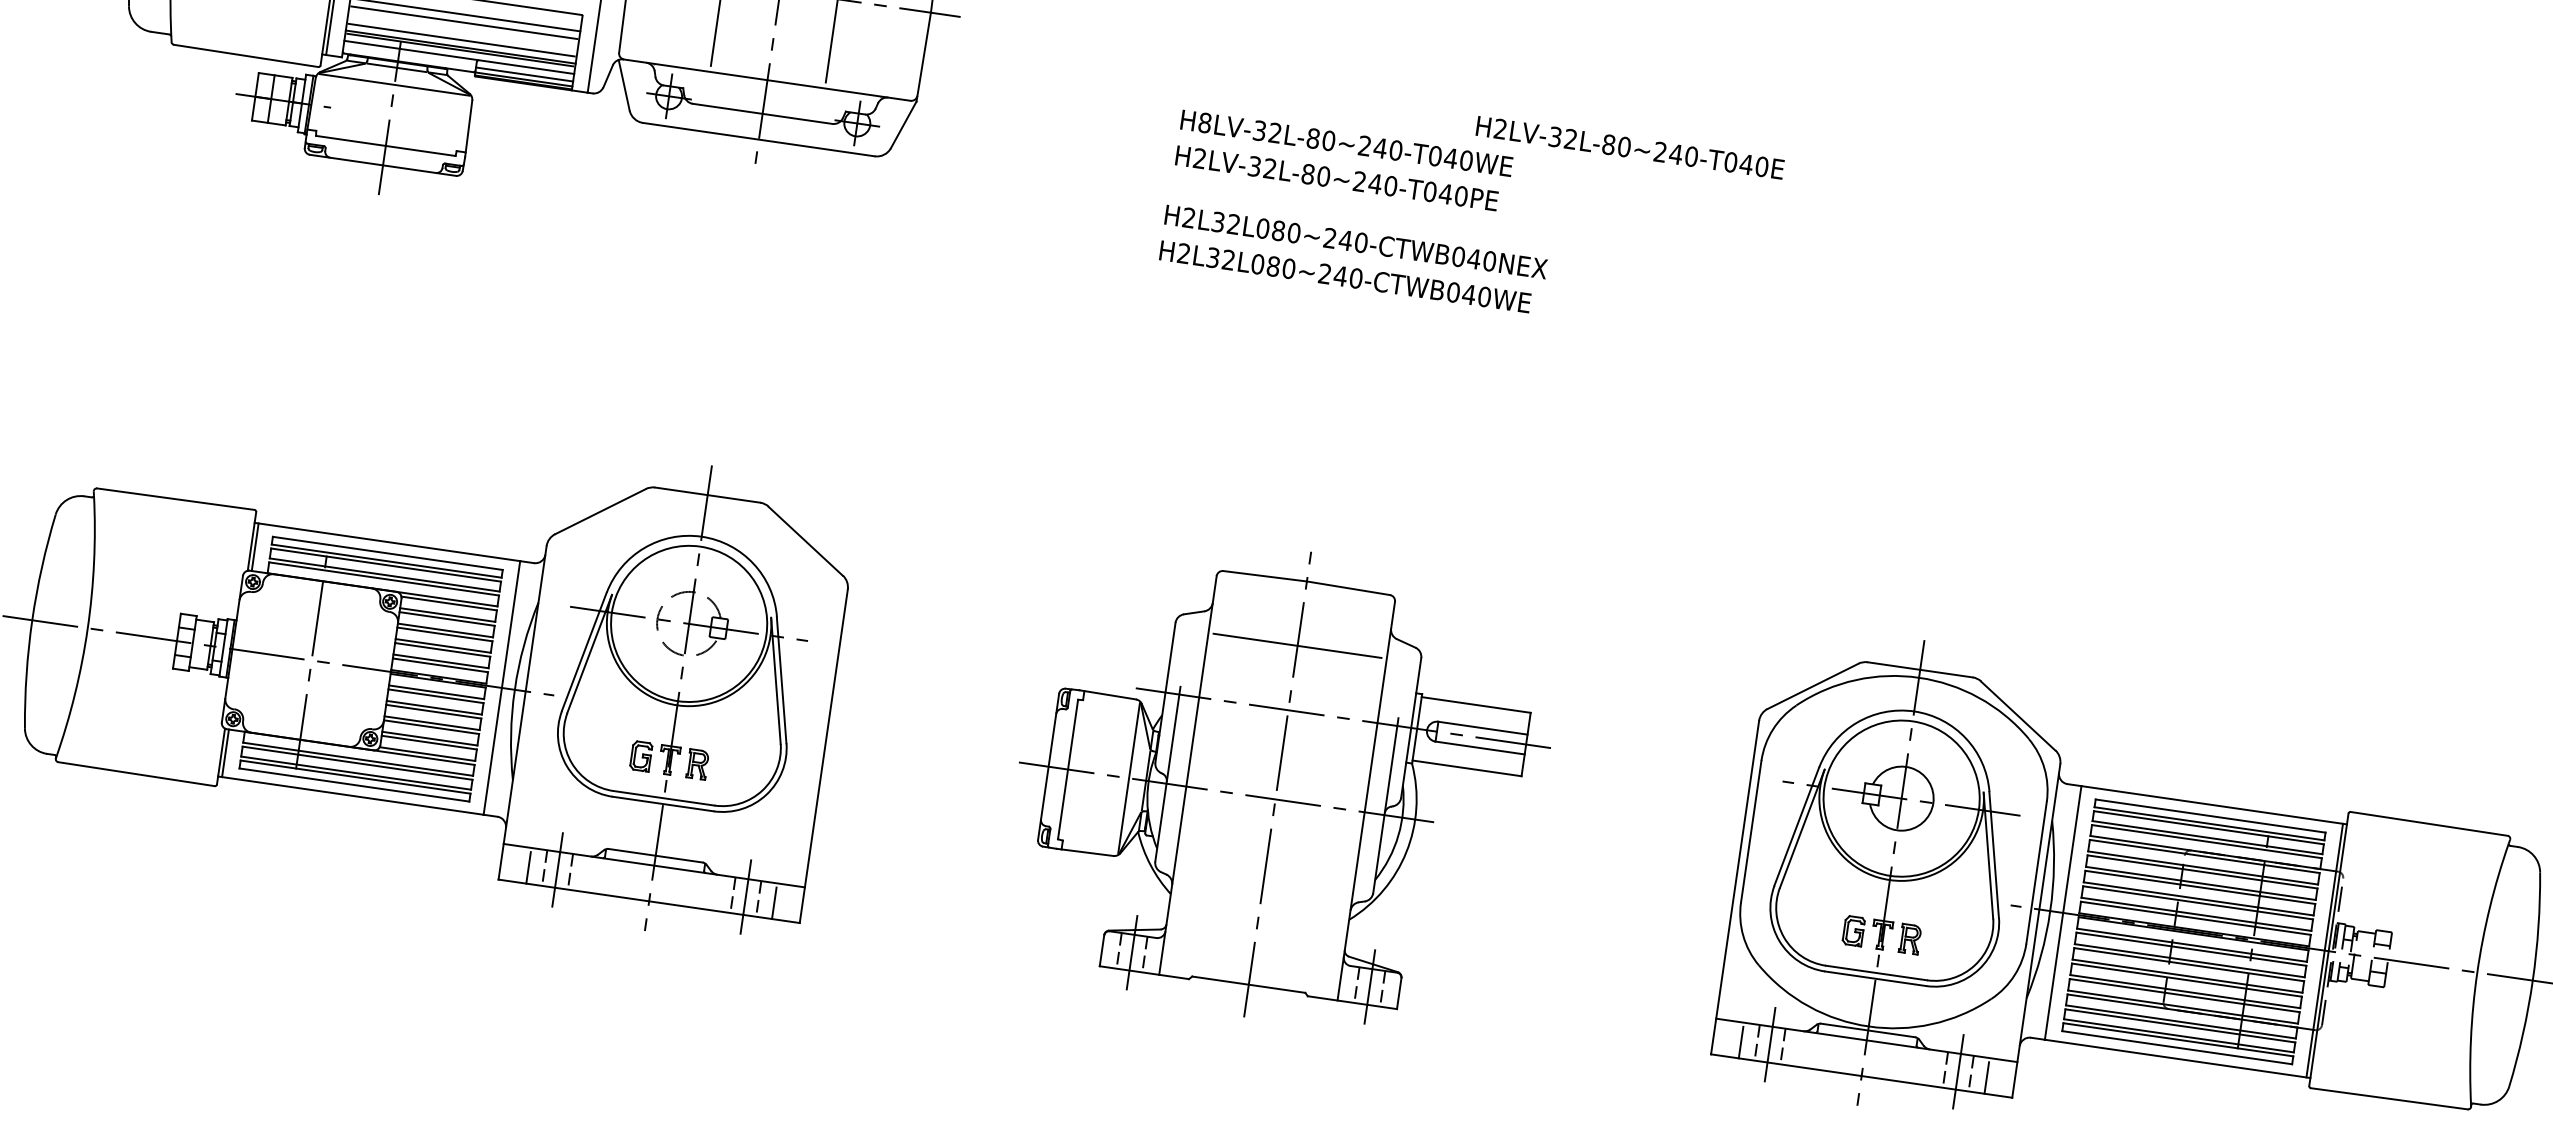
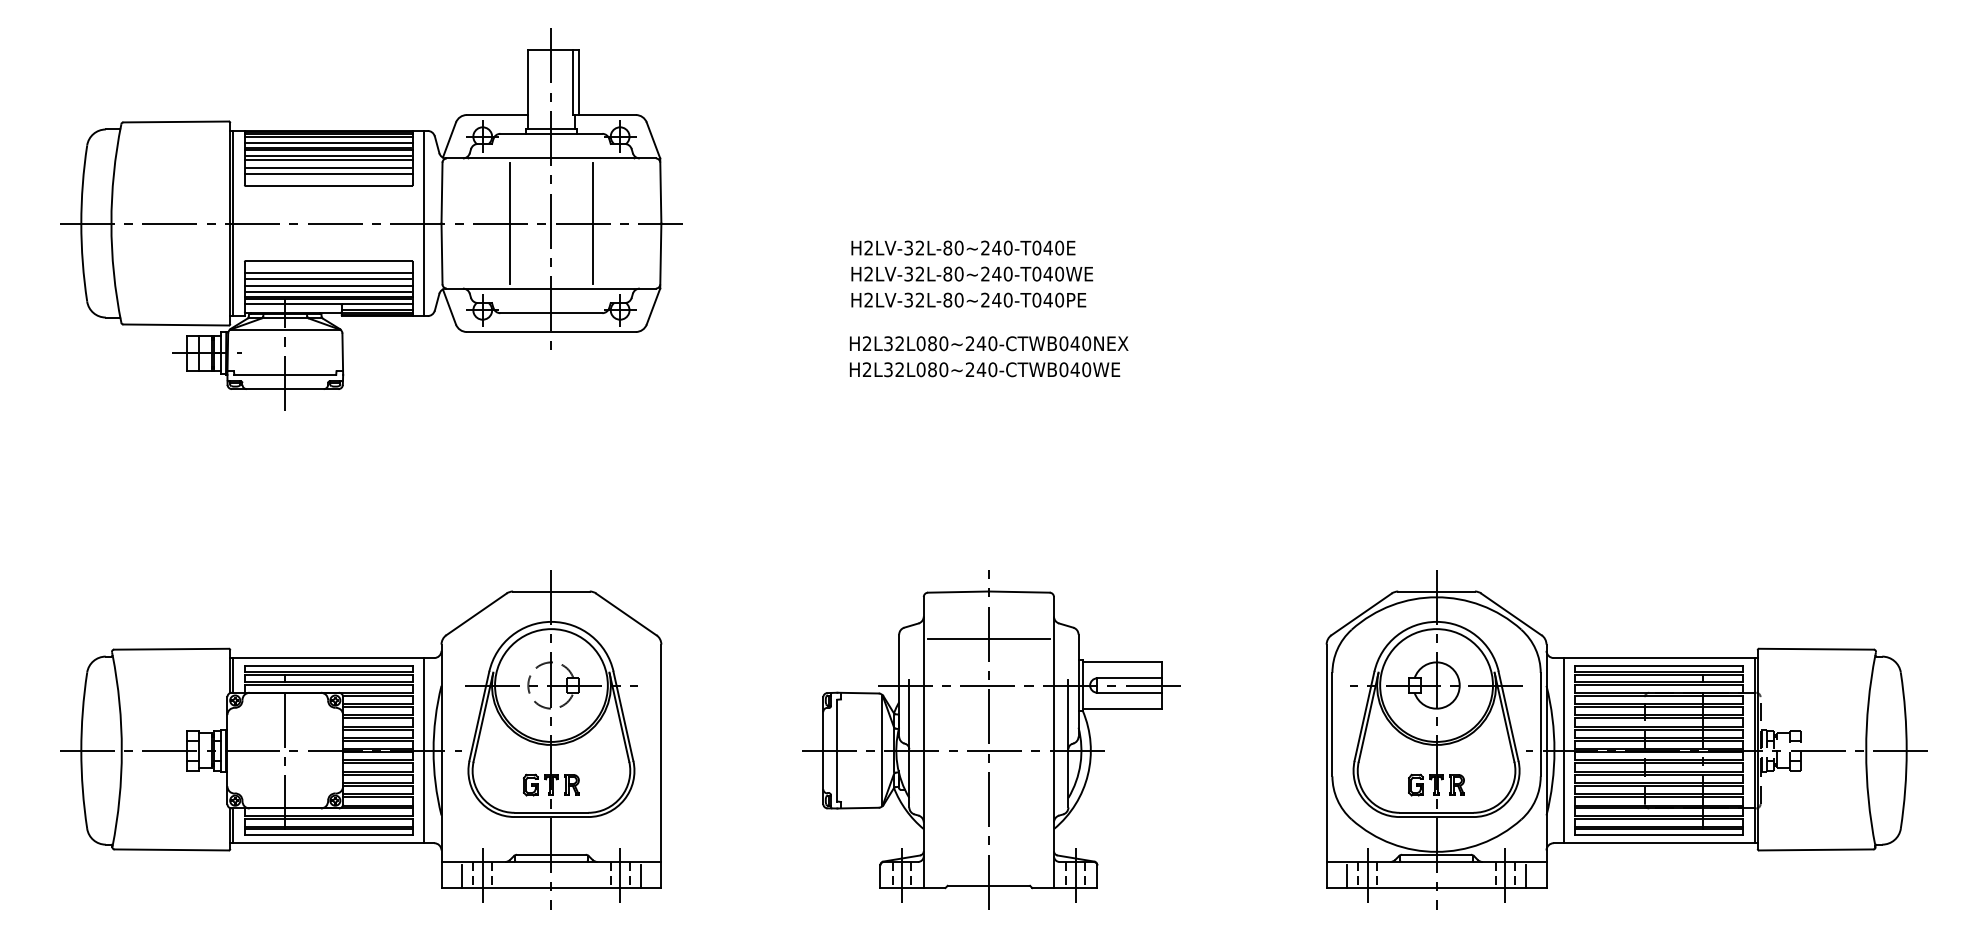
line: (462, 33) -> (328, 286), added
text: (1204, 122) -> (868, 273), H8LV-32L-80~240-T040WE -> H2LV-32L-80~240-T040WE
text: (1630, 147) -> (963, 247), moved

